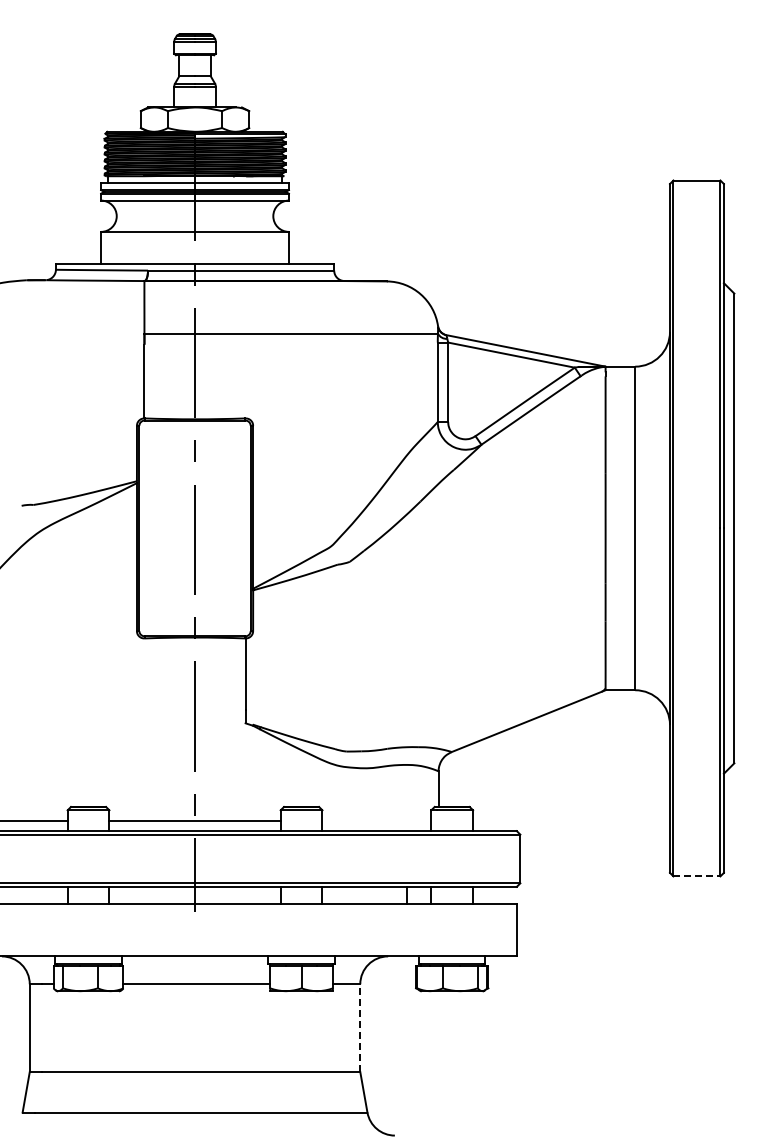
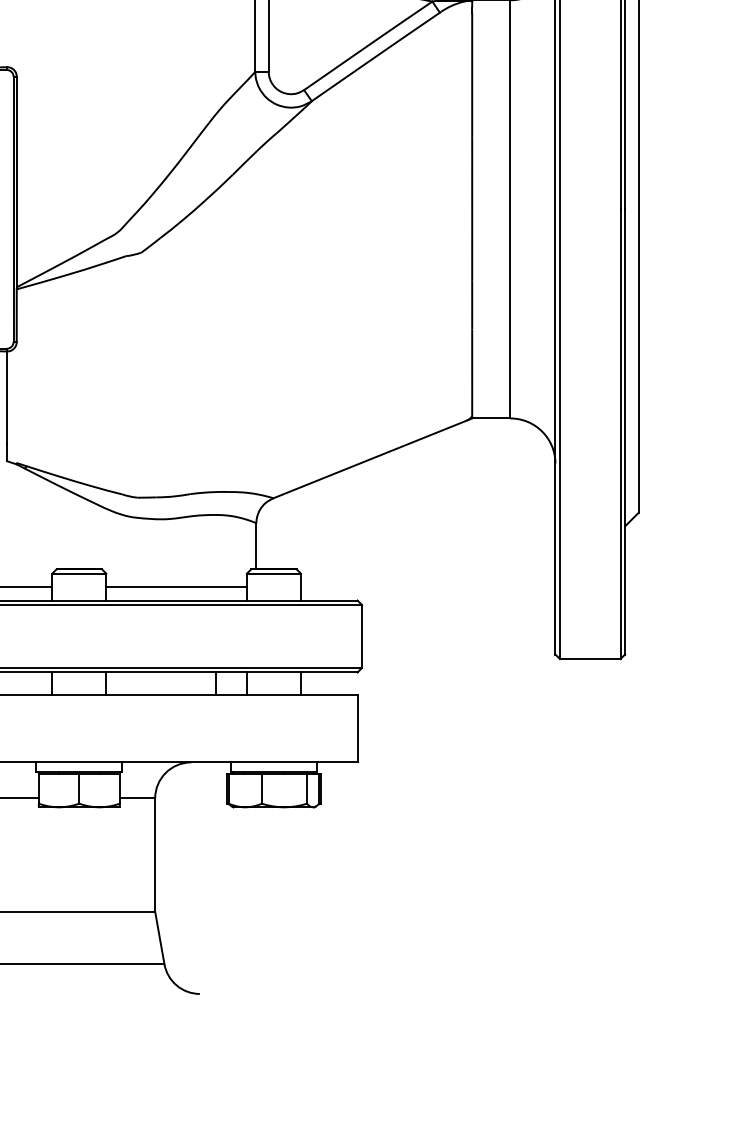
line: (376, 820) -> (176, 586), added
line: (697, 876) -> (590, 659), dashed -> solid
line: (360, 1028) -> (155, 855), dashed -> solid

